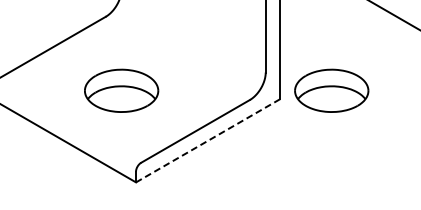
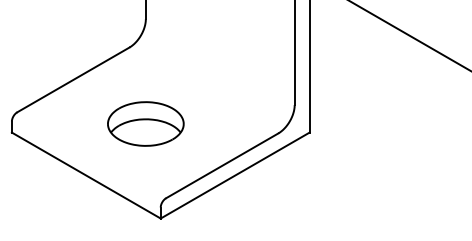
part: (331, 90) -> (362, 123), removed
line: (208, 140) -> (235, 175), dashed -> solid

